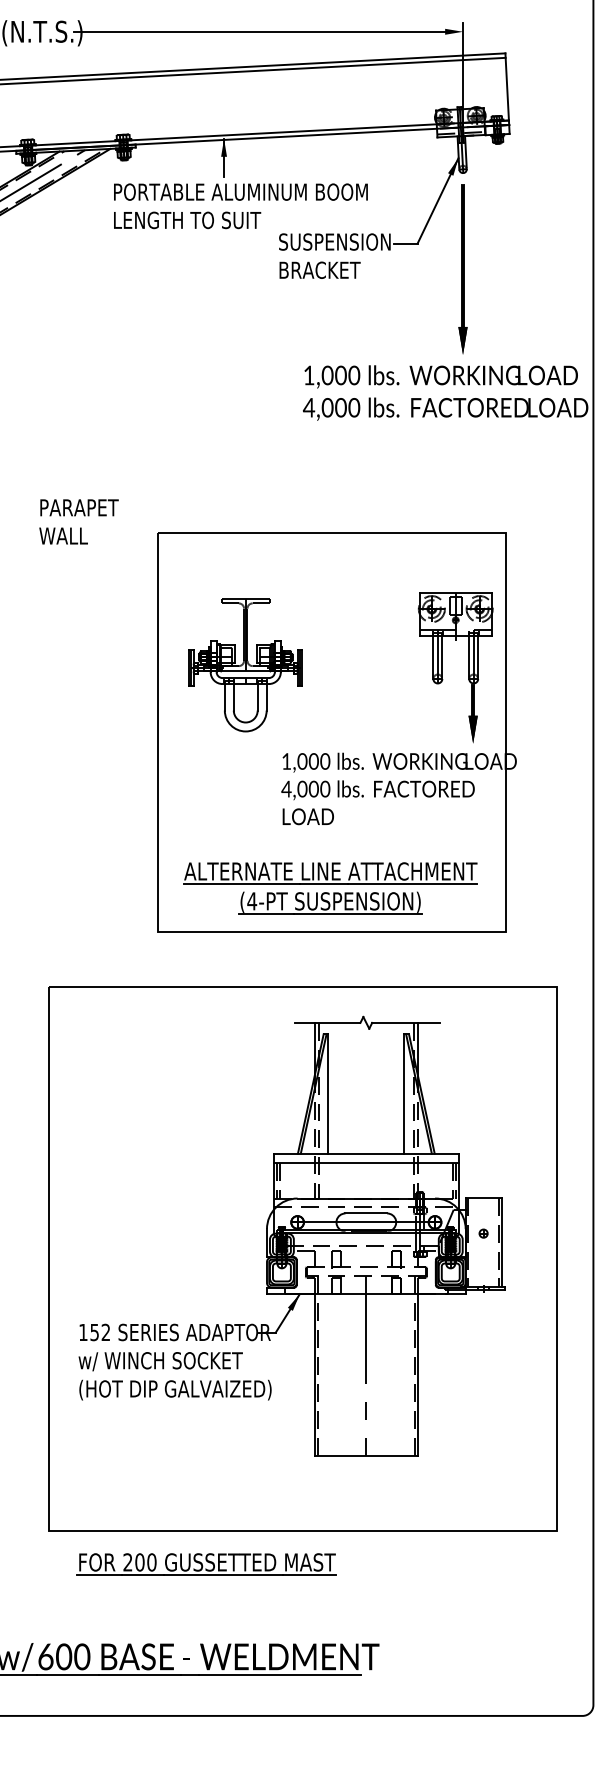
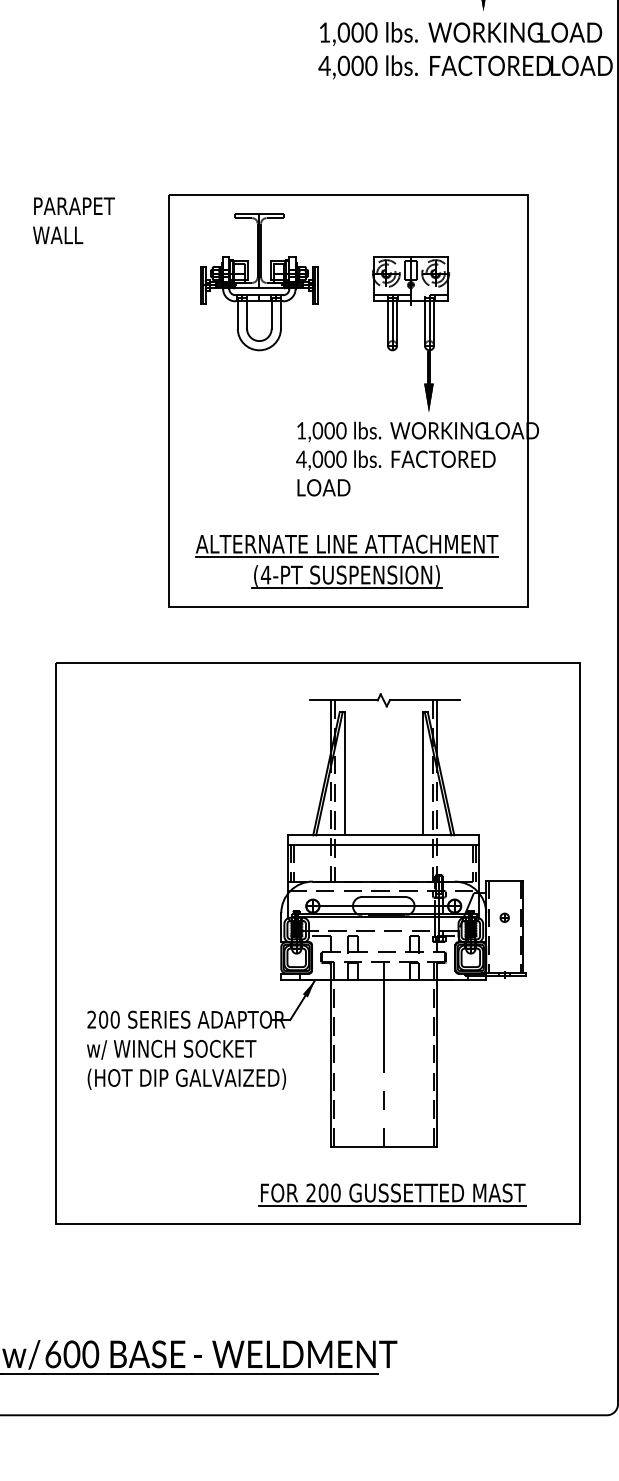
text: (78, 521) -> (73, 220), moved
part: (245, 665) -> (259, 282), moved
part: (442, 667) -> (397, 333), moved
text: (94, 1332) -> (103, 1019), 152 -> 200
part: (206, 1564) -> (392, 1195), moved

